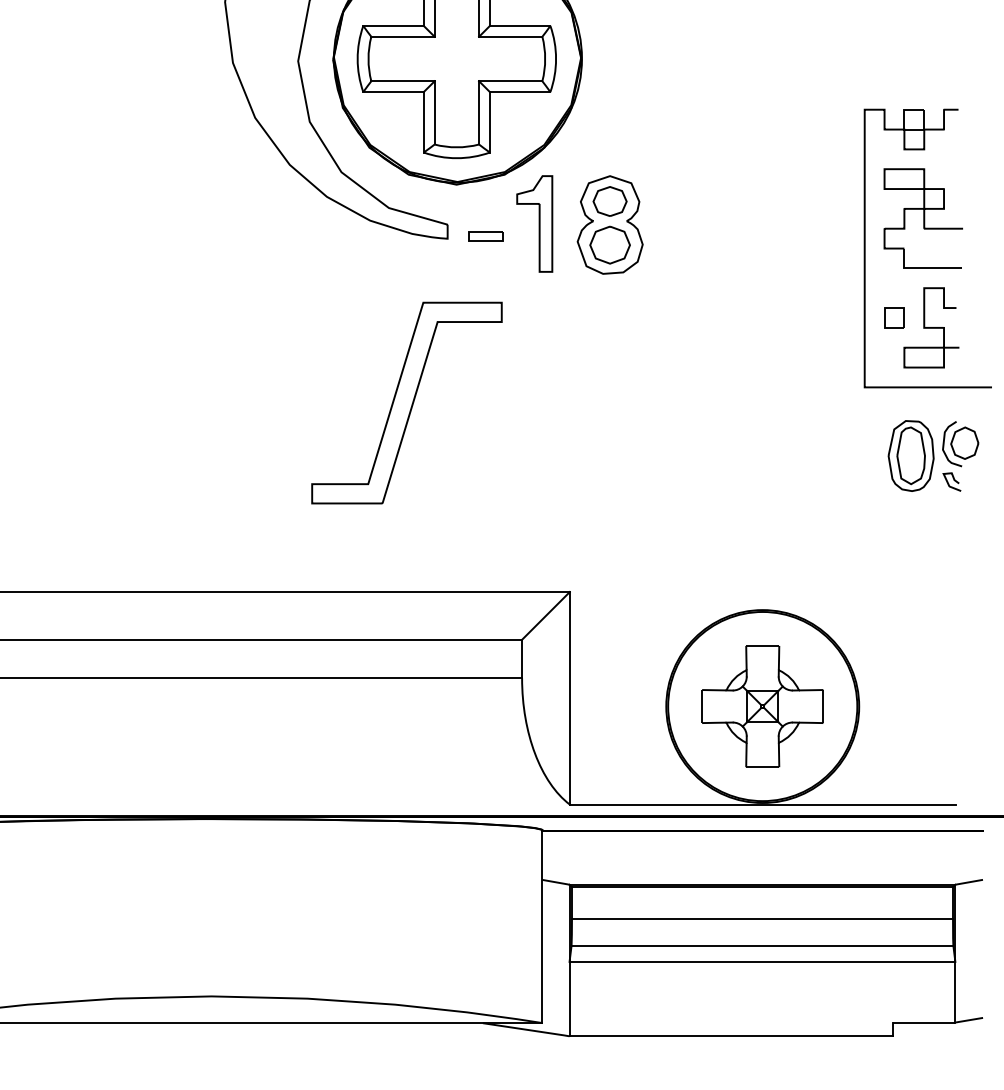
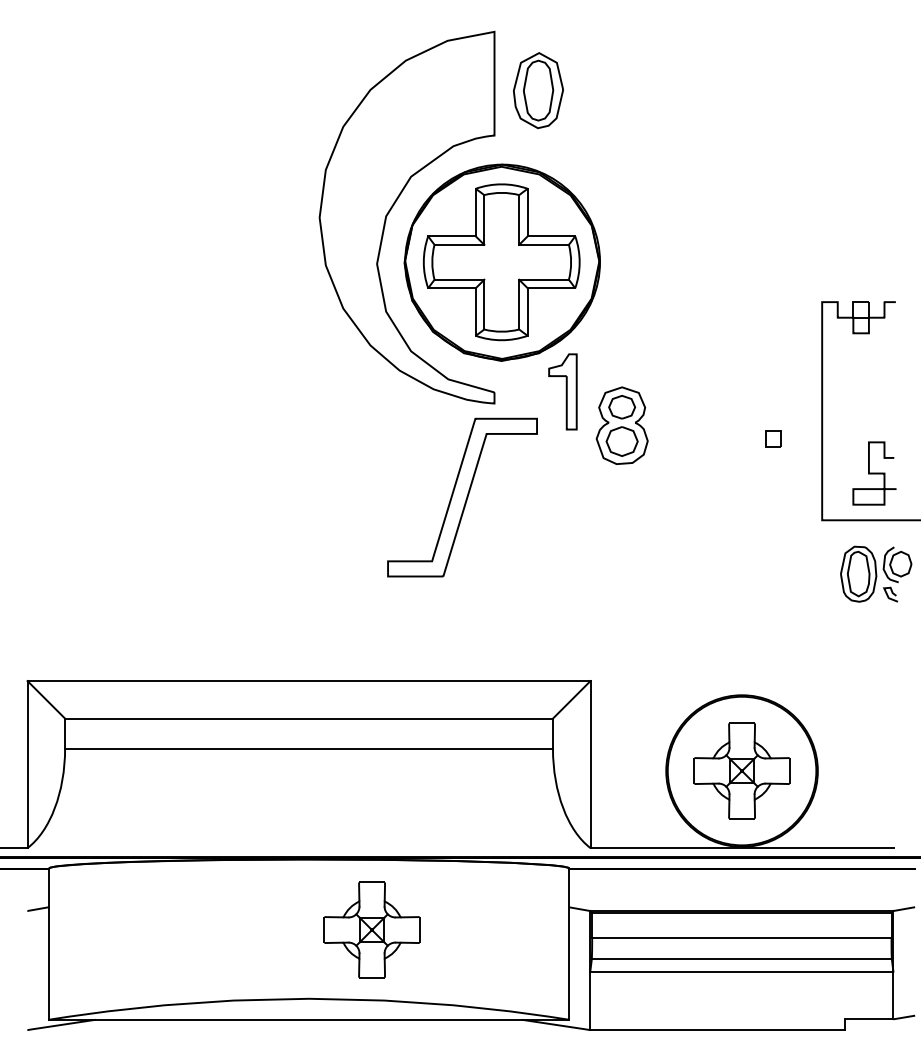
part: (922, 218) -> (867, 387), removed
part: (609, 224) -> (621, 425), moved
part: (485, 236) -> (524, 401), removed
part: (894, 317) -> (773, 438), moved
part: (406, 402) -> (462, 497), moved
part: (291, 908) -> (371, 929), added

